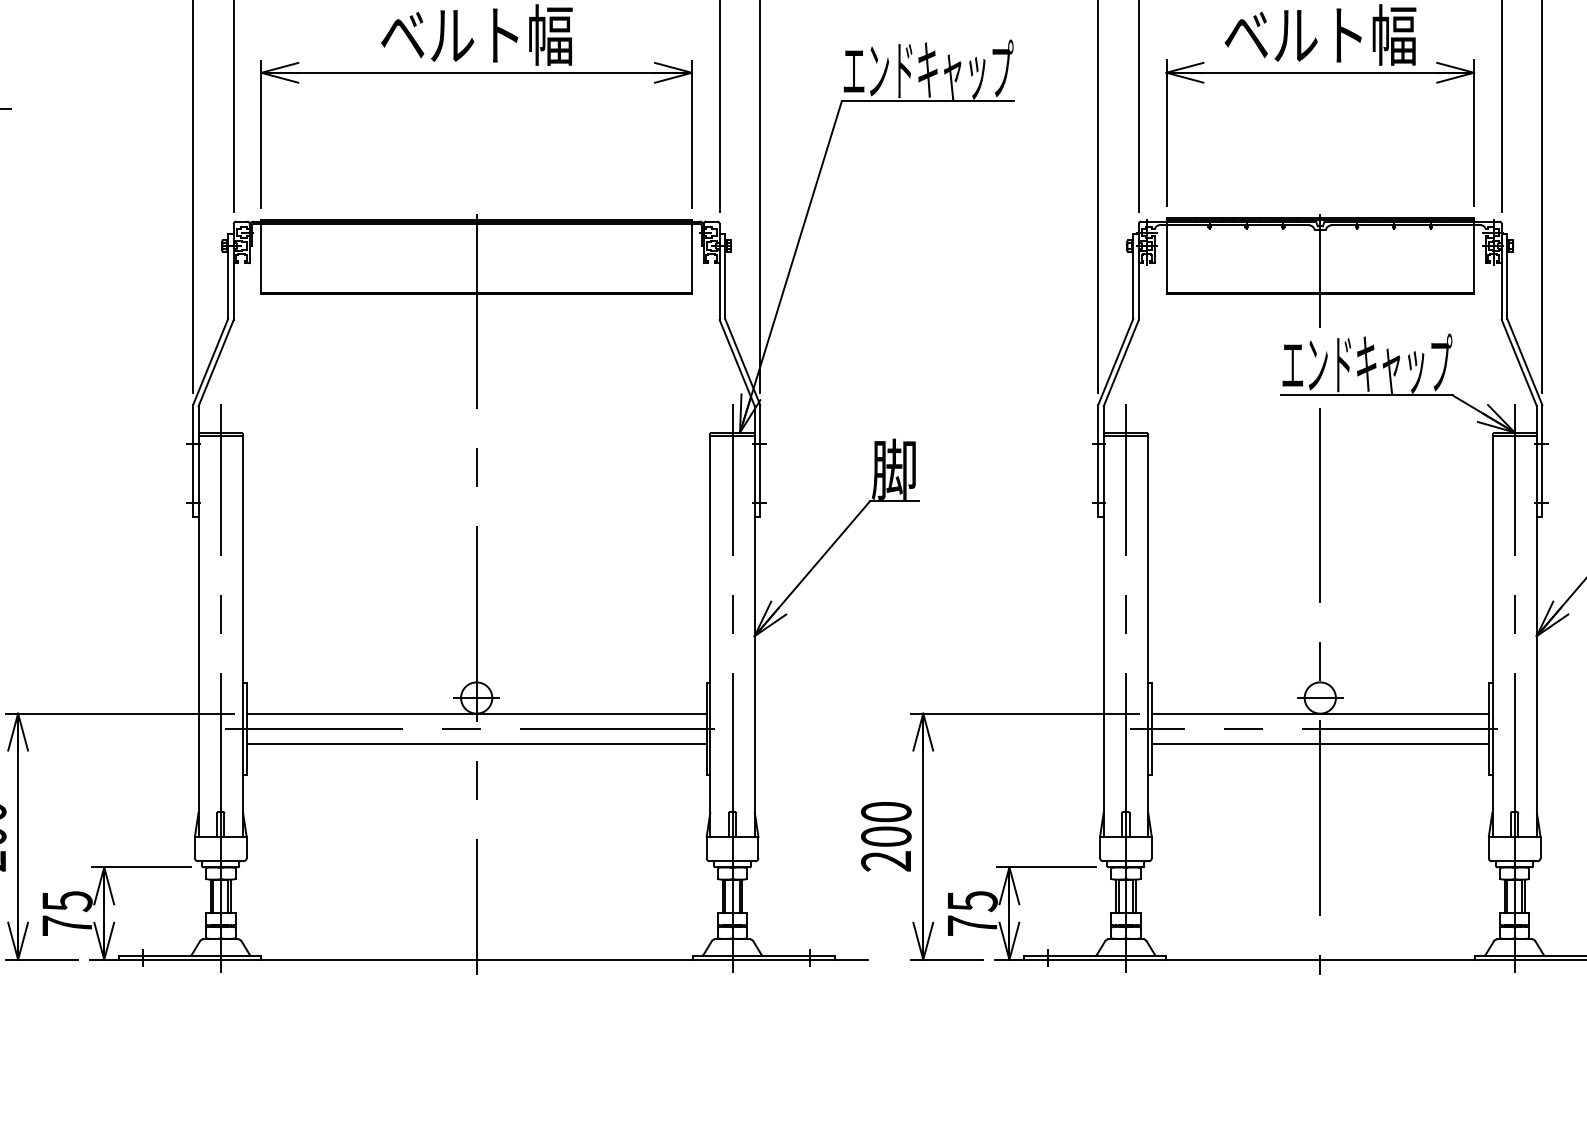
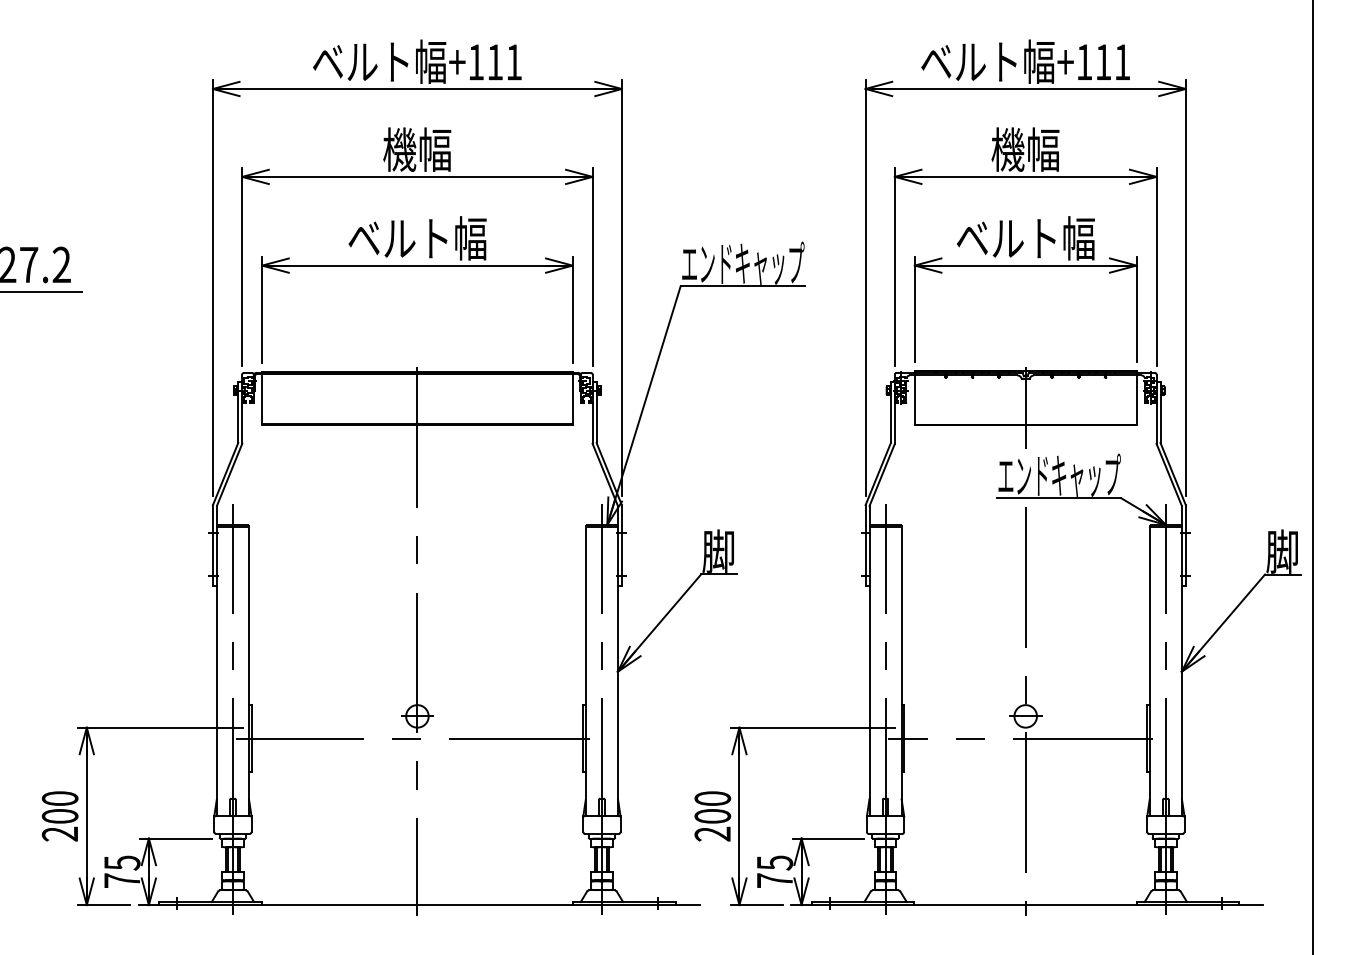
line: (476, 713) -> (417, 727), removed
line: (1320, 713) -> (1025, 727), removed
line: (476, 743) -> (417, 749), removed
line: (1320, 743) -> (1025, 749), removed

